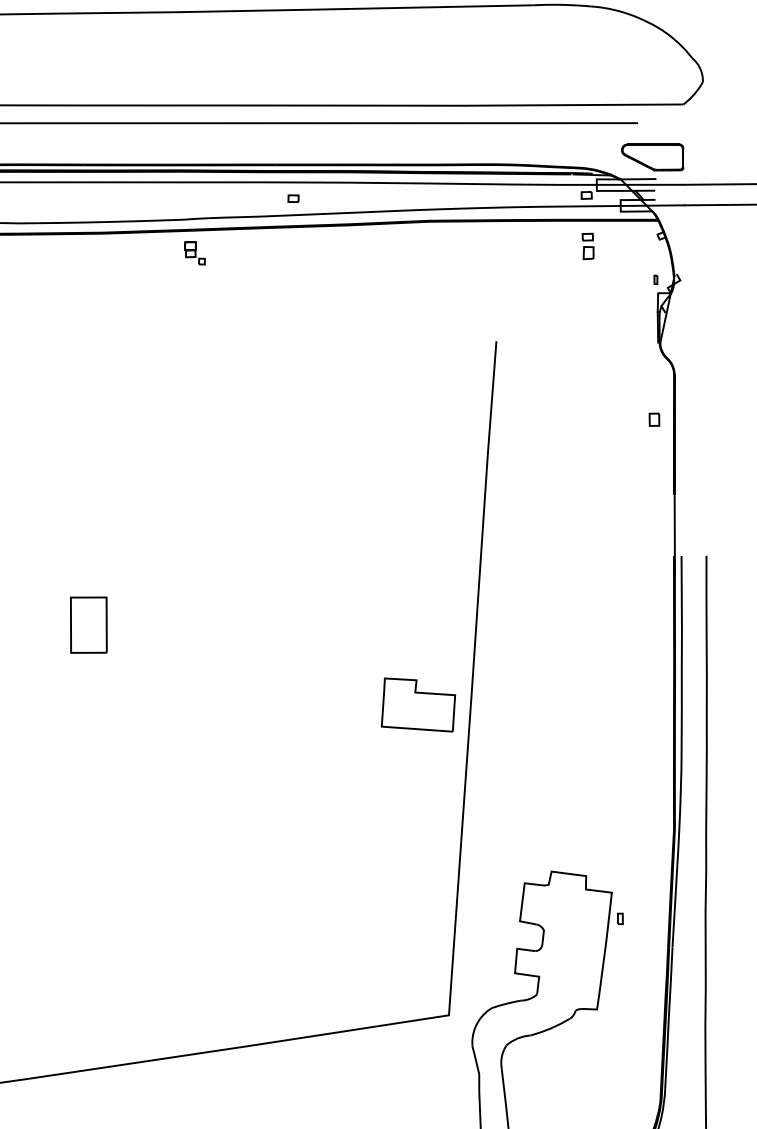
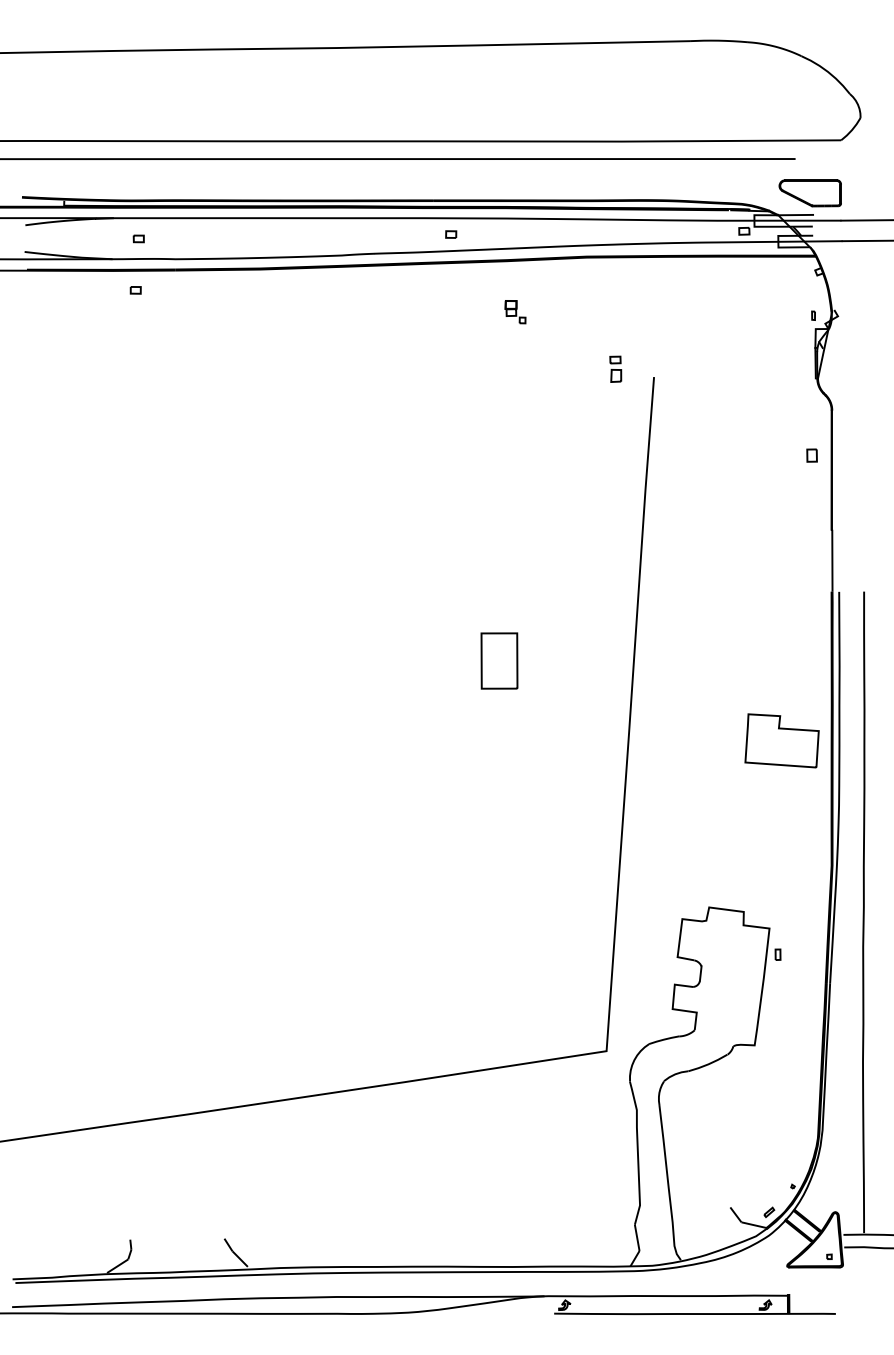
part: (587, 245) -> (615, 368), moved
part: (194, 253) -> (515, 312), moved
part: (88, 624) -> (499, 660), moved
part: (417, 704) -> (781, 740), moved

